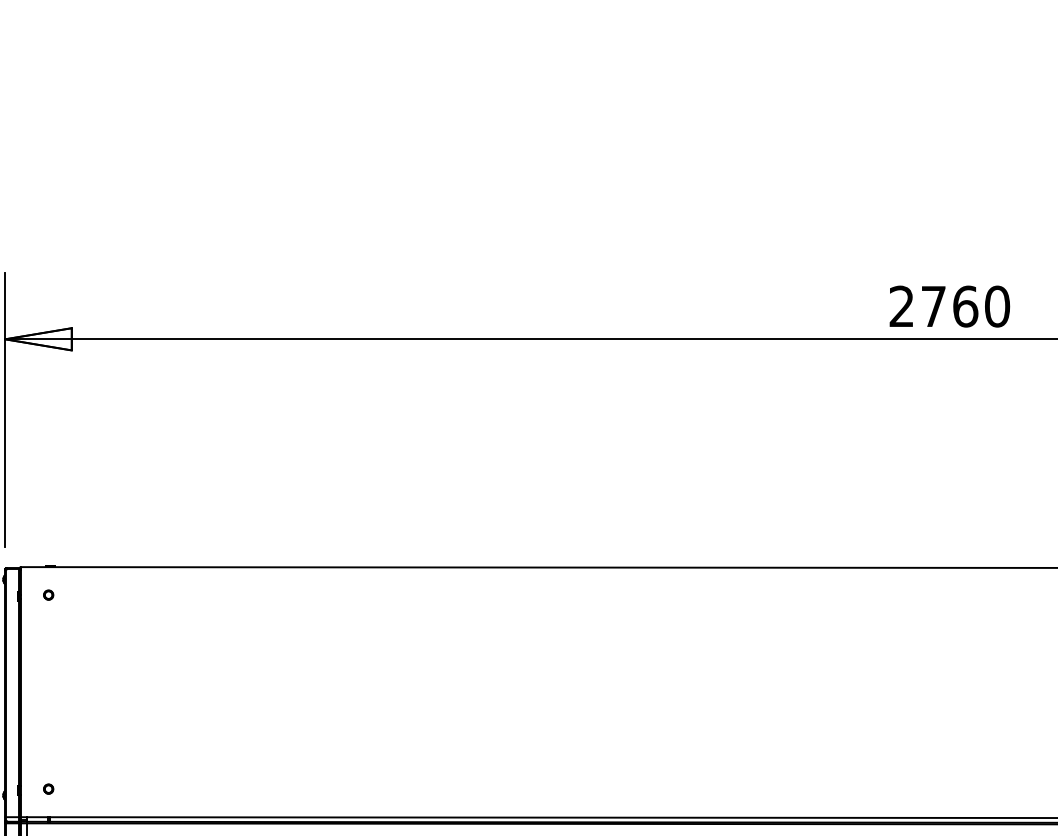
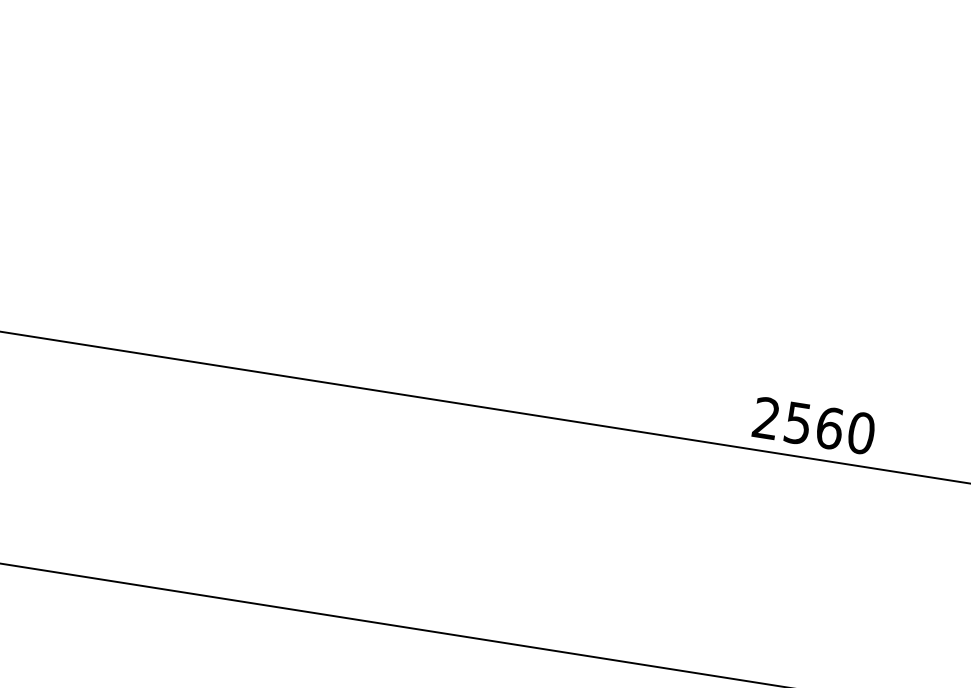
text: (933, 306) -> (797, 423), 2760 -> 2560

